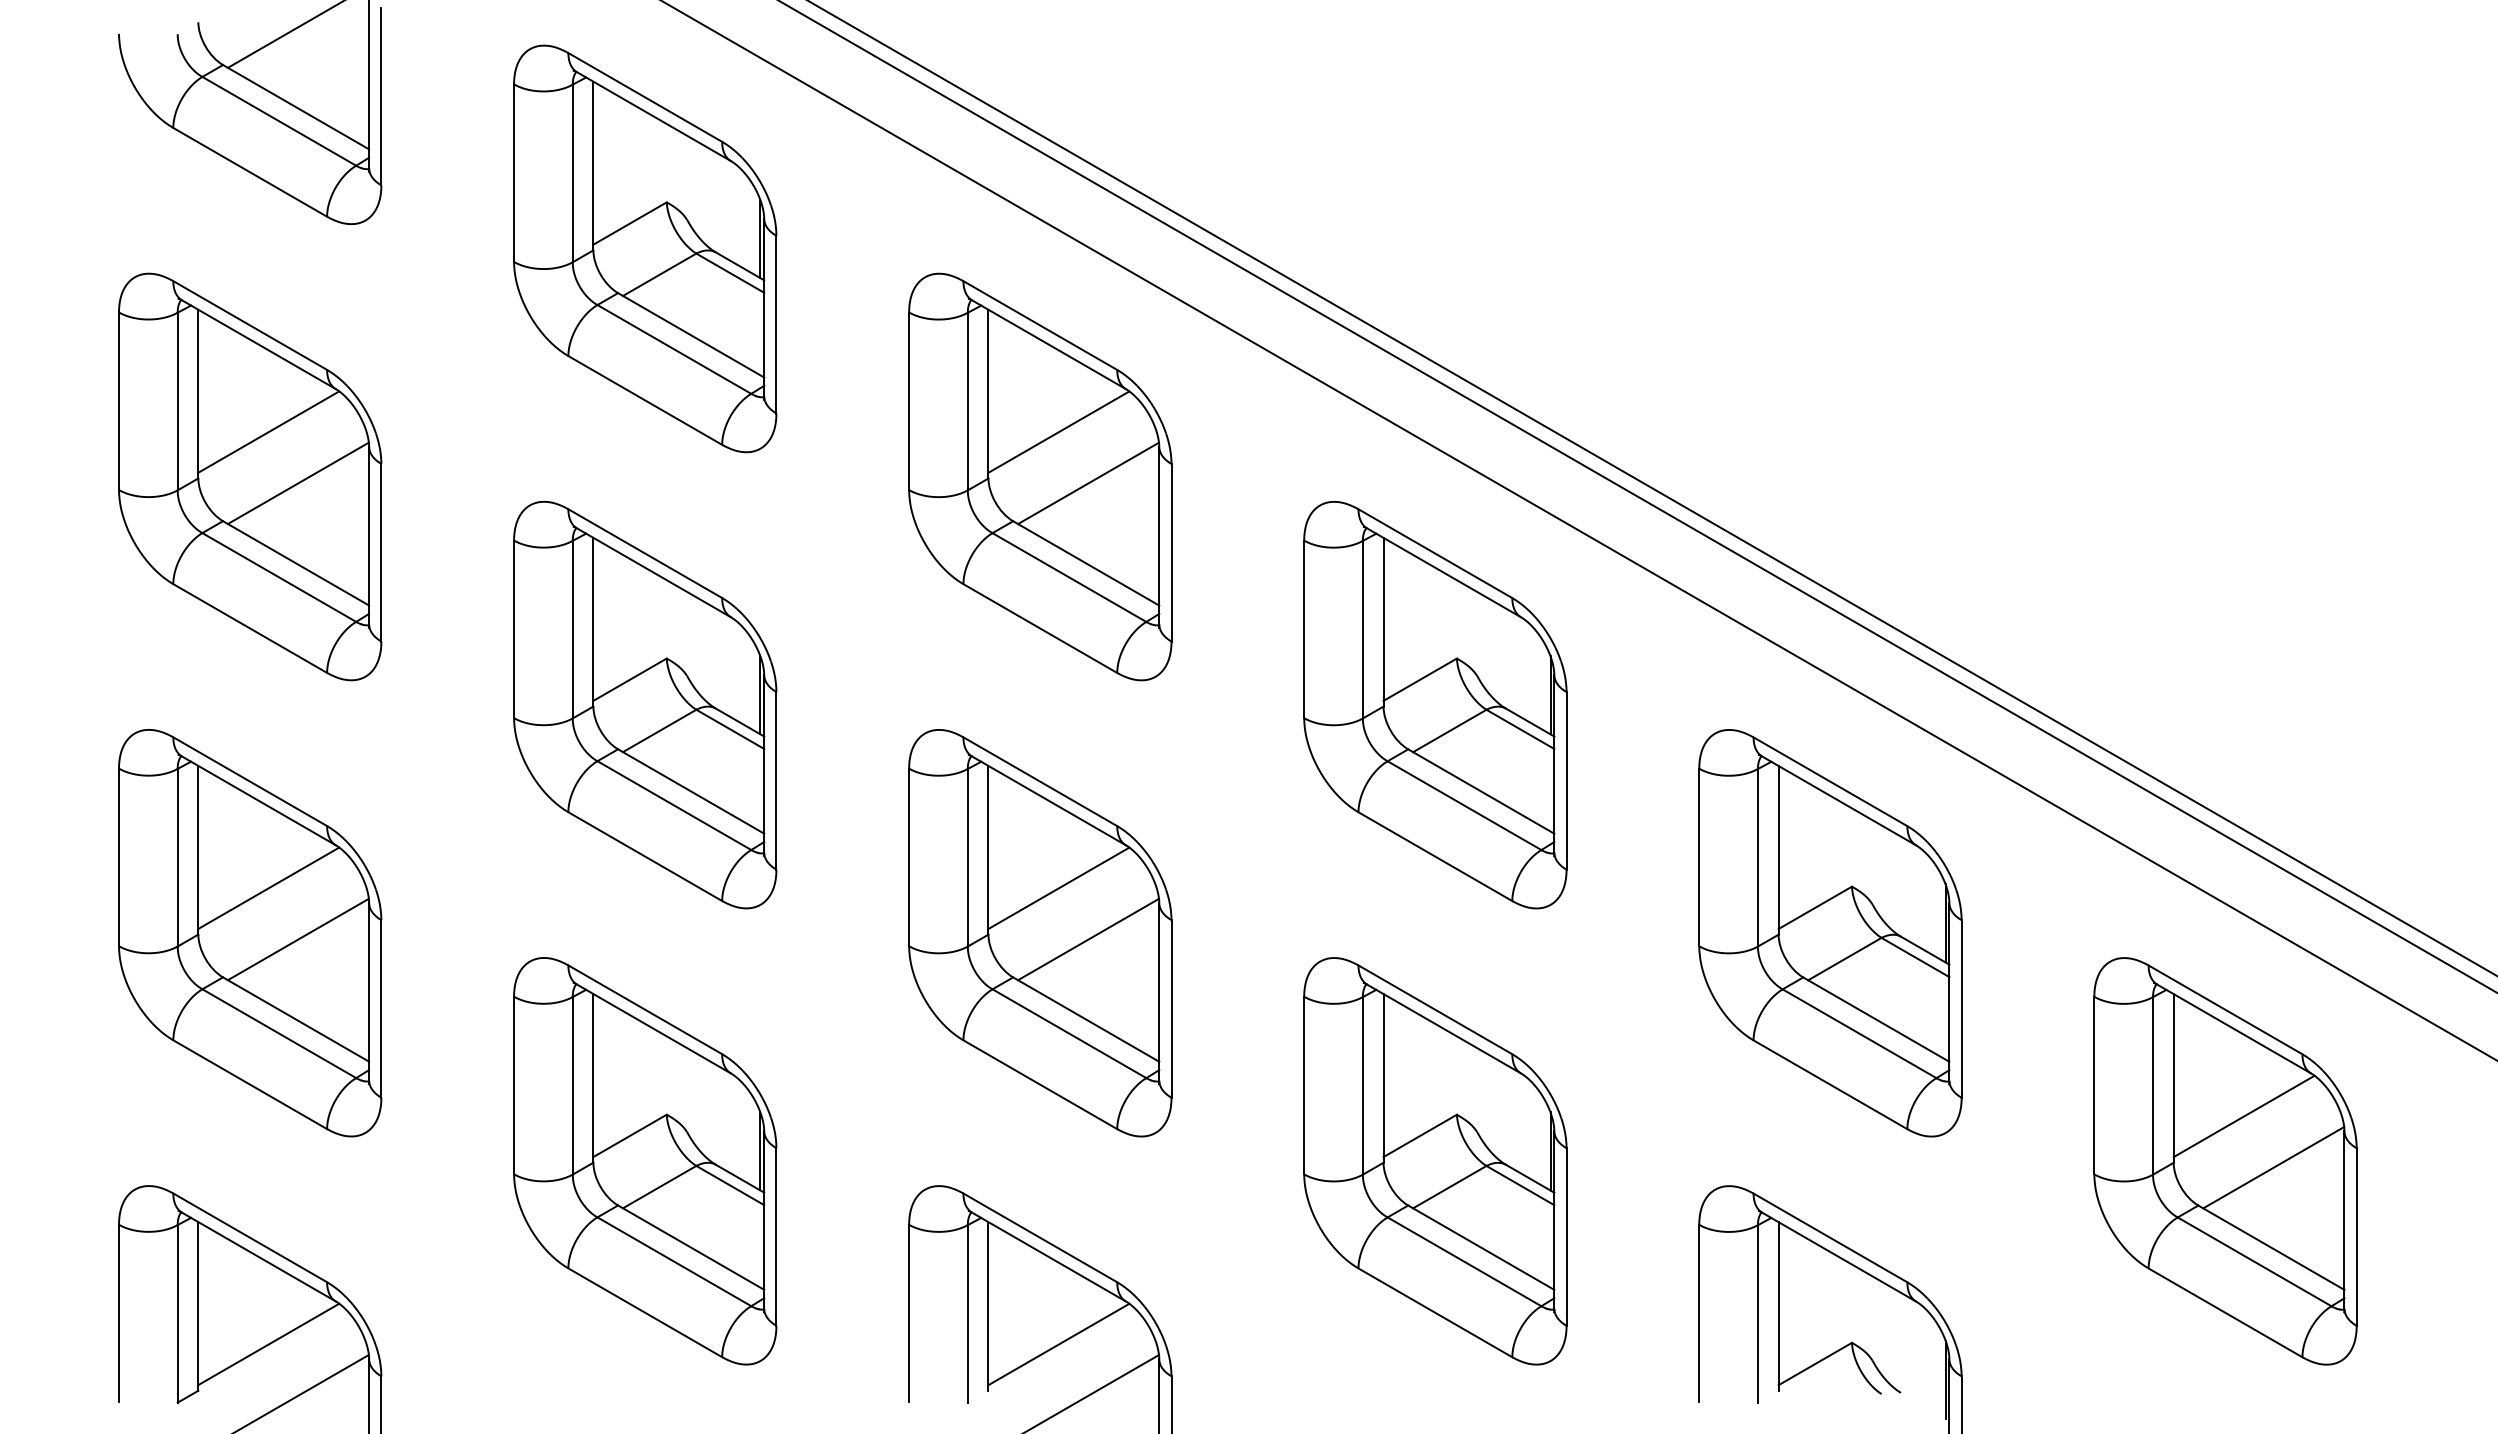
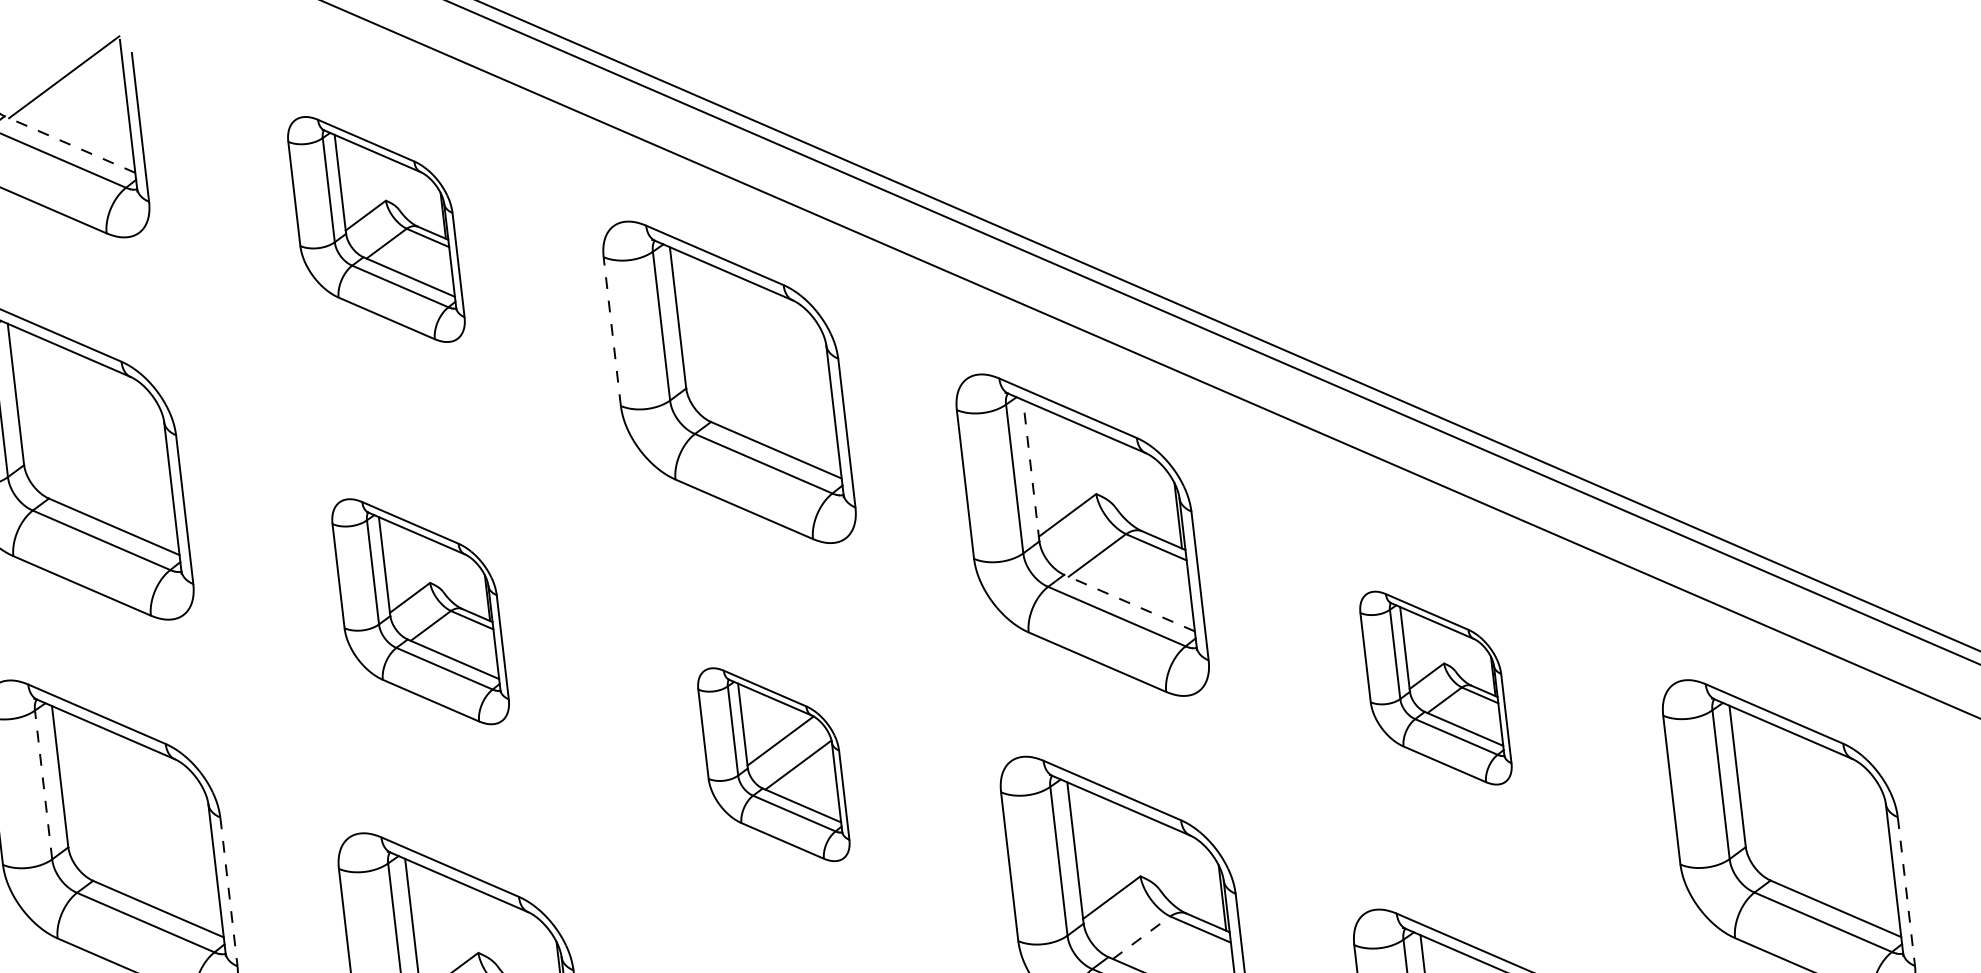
line: (295, 106) -> (69, 144), solid -> dashed
part: (645, 248) -> (376, 229), size x0.7
line: (909, 401) -> (612, 331), solid -> dashed
line: (268, 431) -> (78, 419), removed
line: (1058, 431) -> (740, 342), removed
line: (297, 483) -> (107, 459), removed
line: (1088, 483) -> (770, 383), removed
line: (1383, 621) -> (1031, 470), solid -> dashed
part: (645, 704) -> (420, 611), size x0.7
line: (1480, 791) -> (1128, 603), solid -> dashed
line: (177, 857) -> (43, 784), solid -> dashed
line: (268, 887) -> (122, 801), removed
part: (1040, 933) -> (773, 764), size x0.6
part: (1830, 933) -> (1436, 688), size x0.6
line: (297, 939) -> (151, 841), removed
line: (381, 1008) -> (228, 891), solid -> dashed
line: (2243, 1116) -> (1799, 801), removed
line: (2273, 1167) -> (1829, 841), removed
line: (1450, 1186) -> (1142, 937), solid -> dashed
line: (2356, 1237) -> (1906, 892), solid -> dashed

